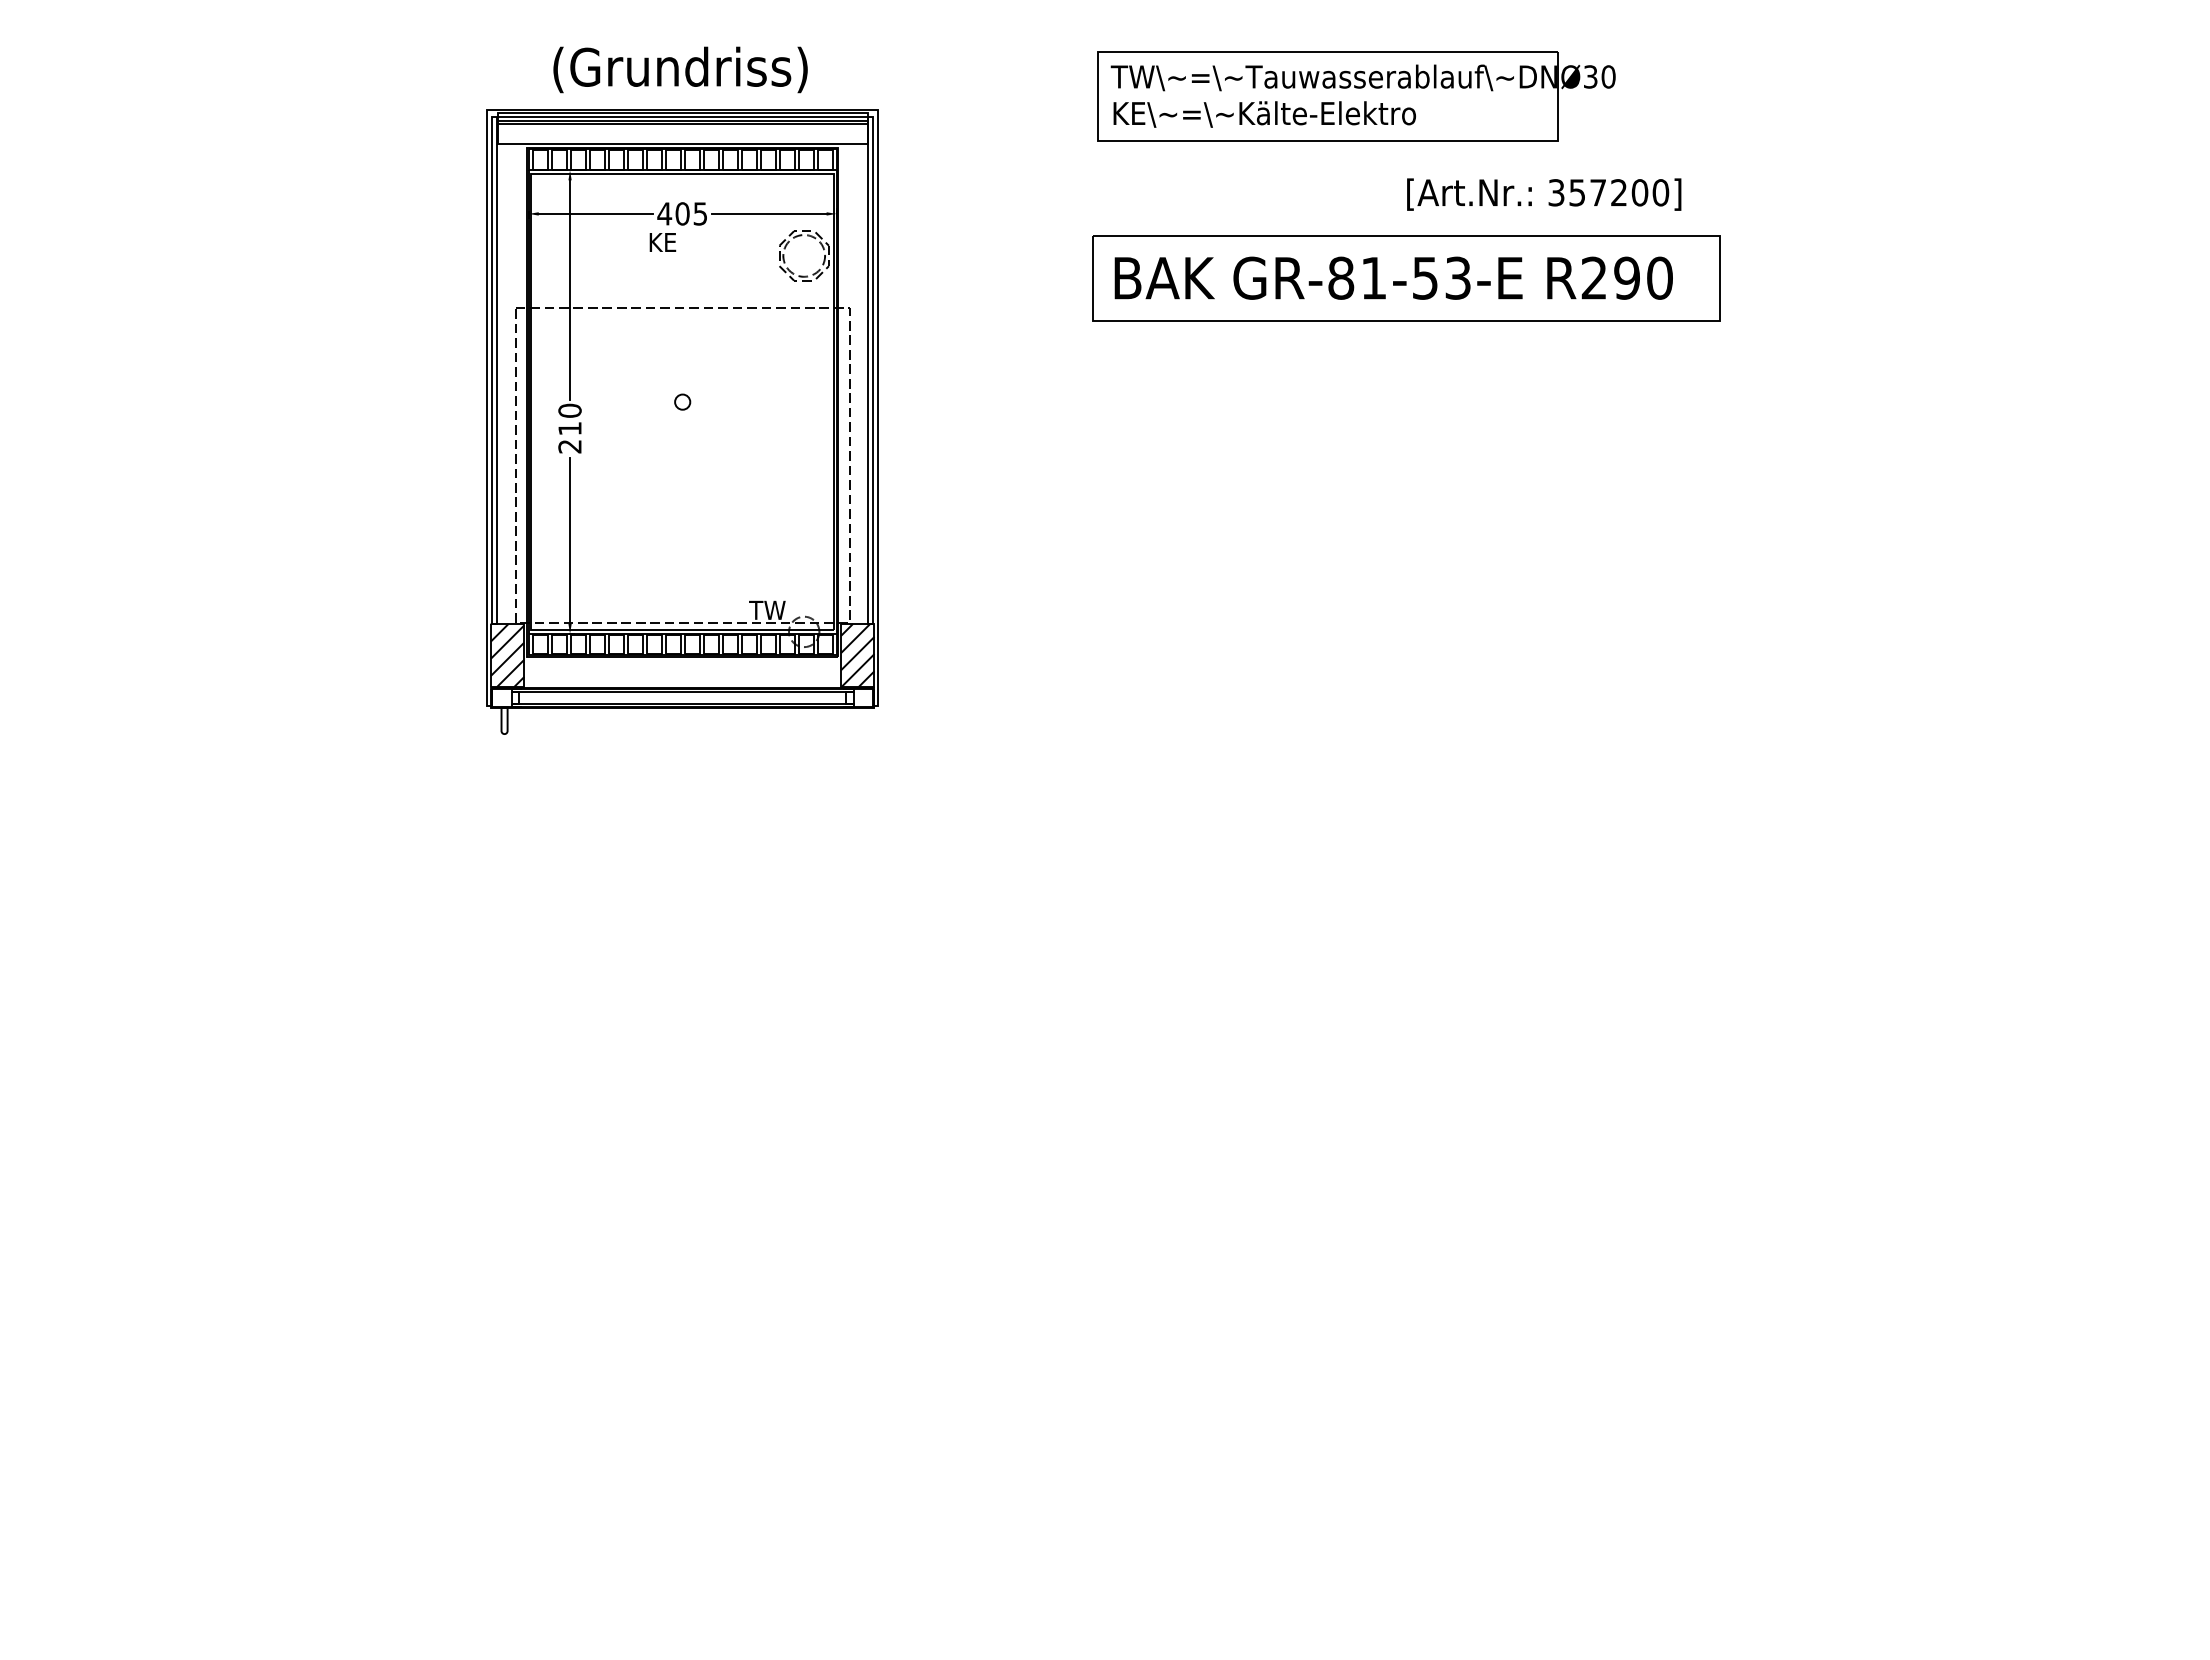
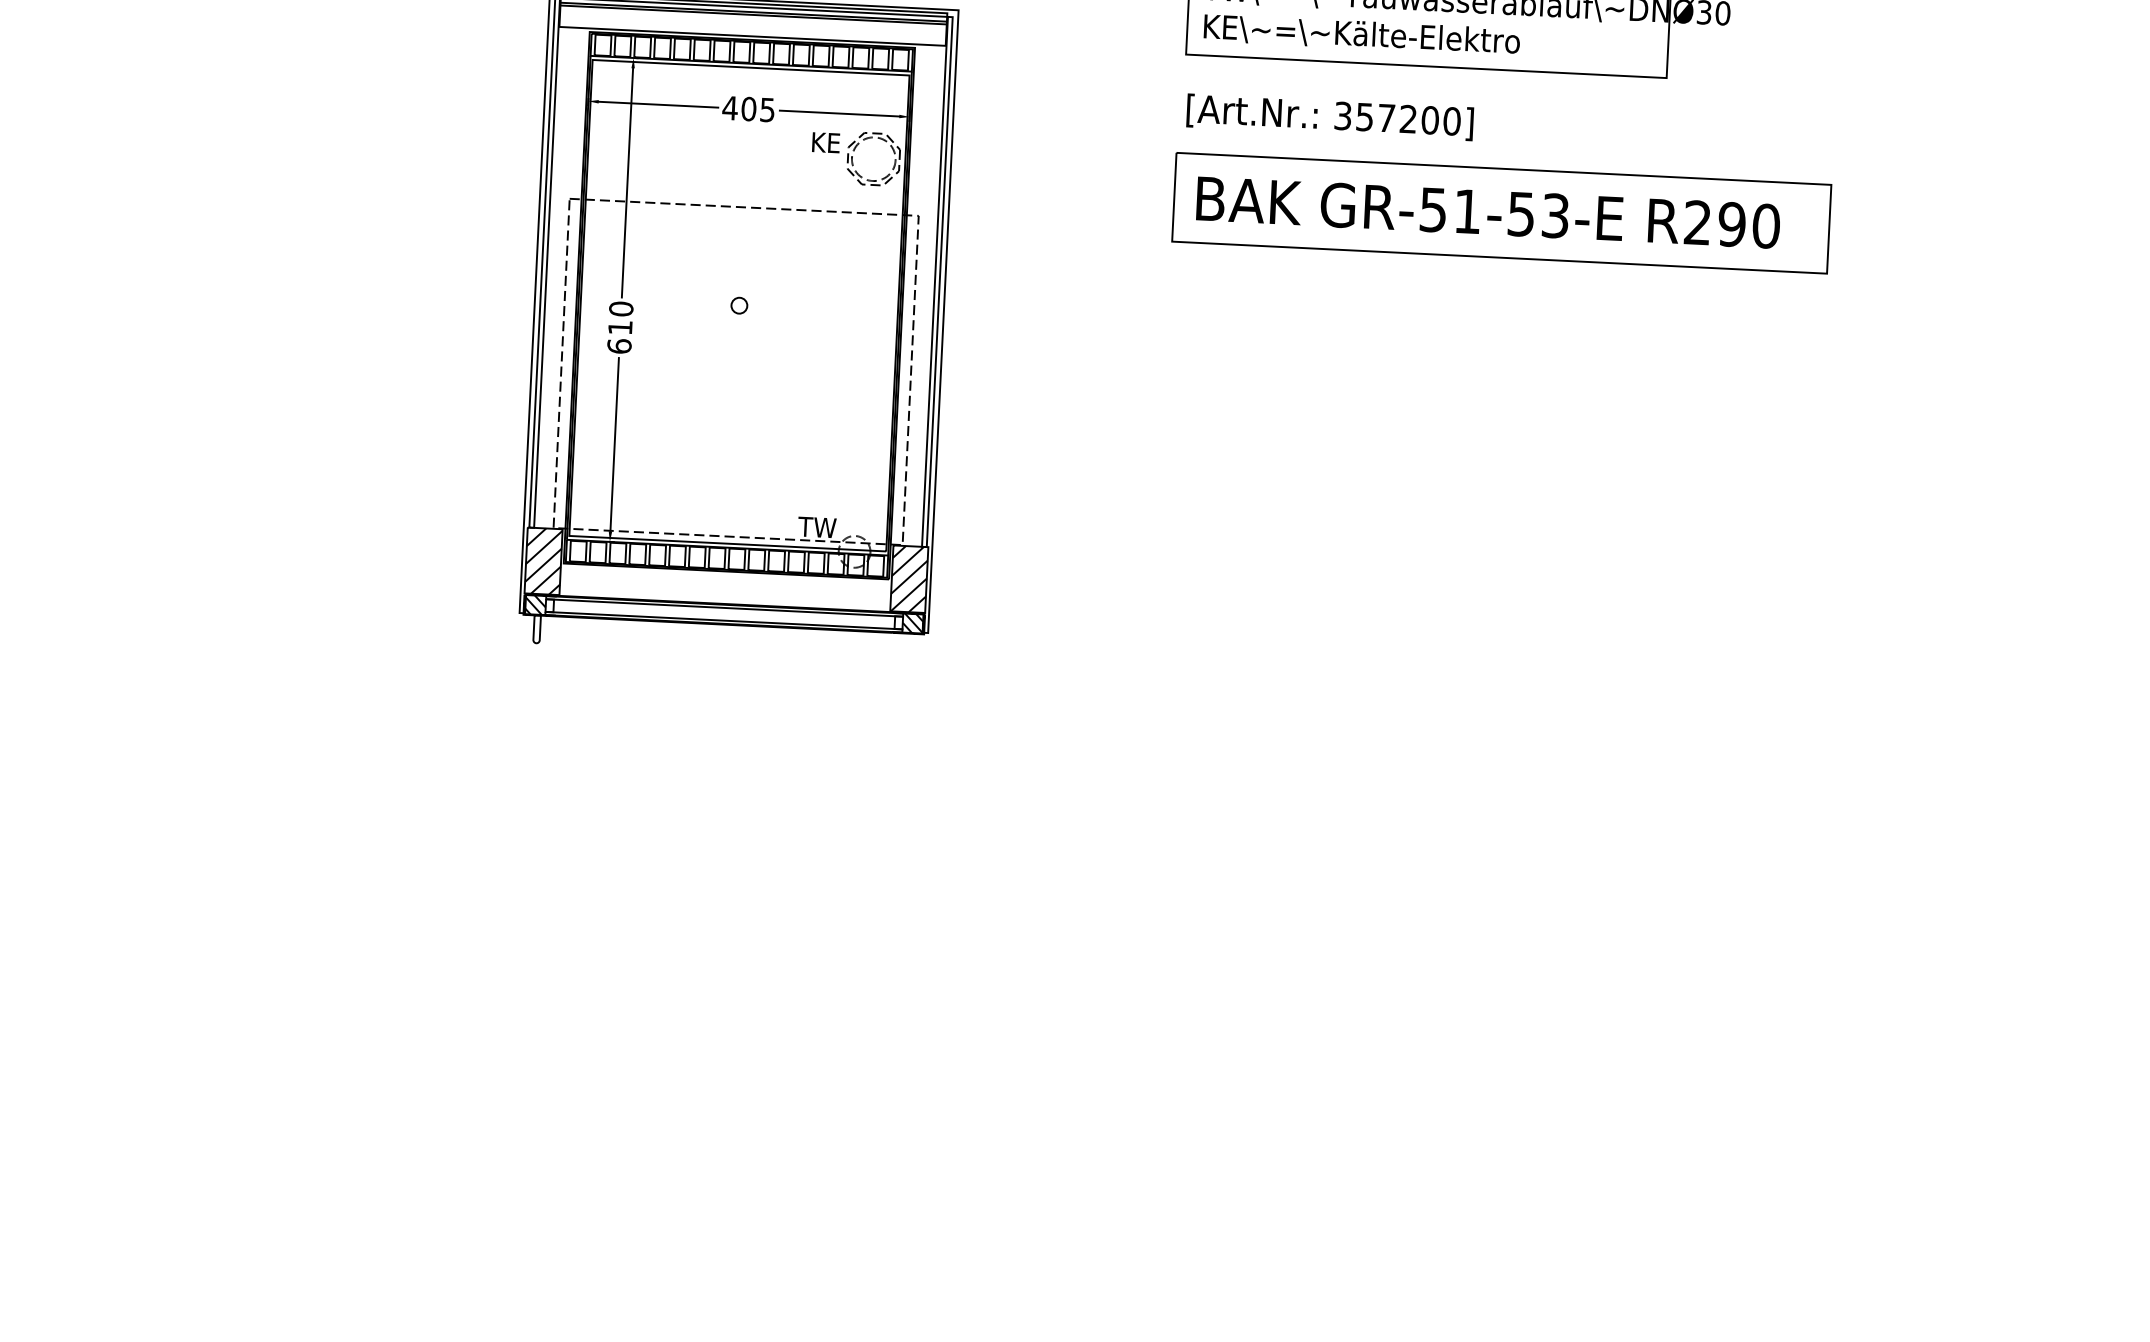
text: (1544, 194) -> (1330, 117), moved
text: (662, 242) -> (825, 142), moved
text: (1341, 277) -> (1433, 209), GR-81-53-E -> GR-51-53-E
text: (569, 446) -> (618, 346), 210 -> 610
hatch: (501, 697) -> (535, 604), added
hatch: (863, 697) -> (913, 623), added

